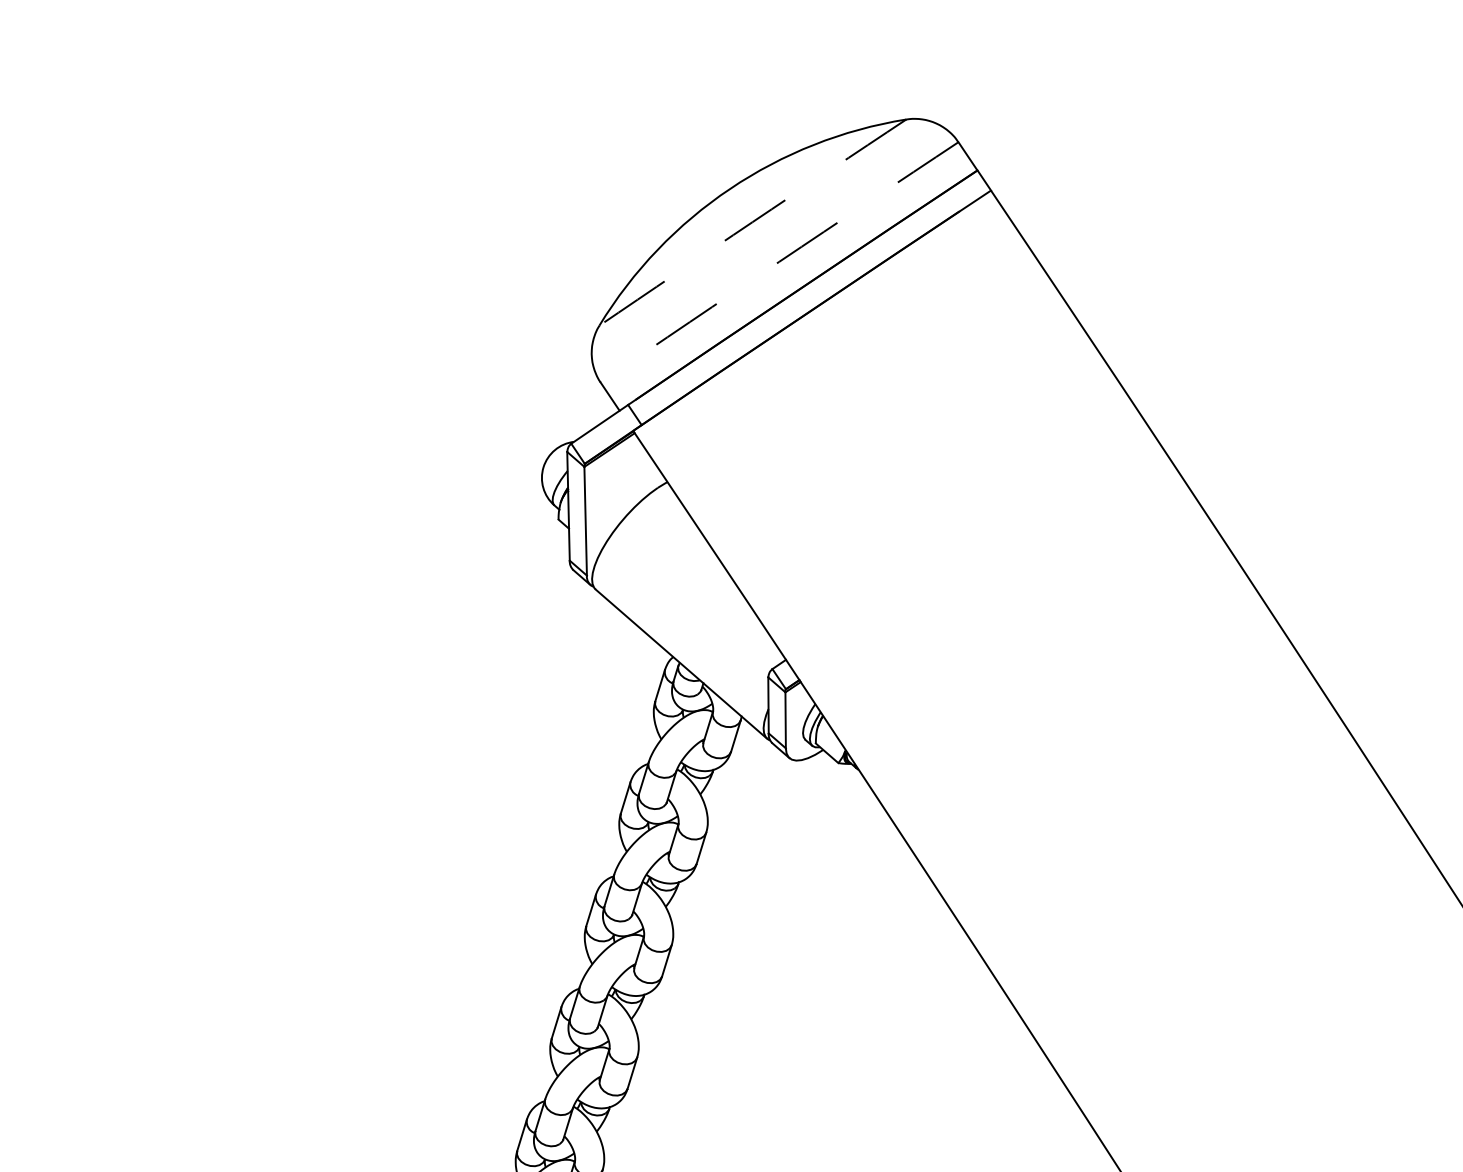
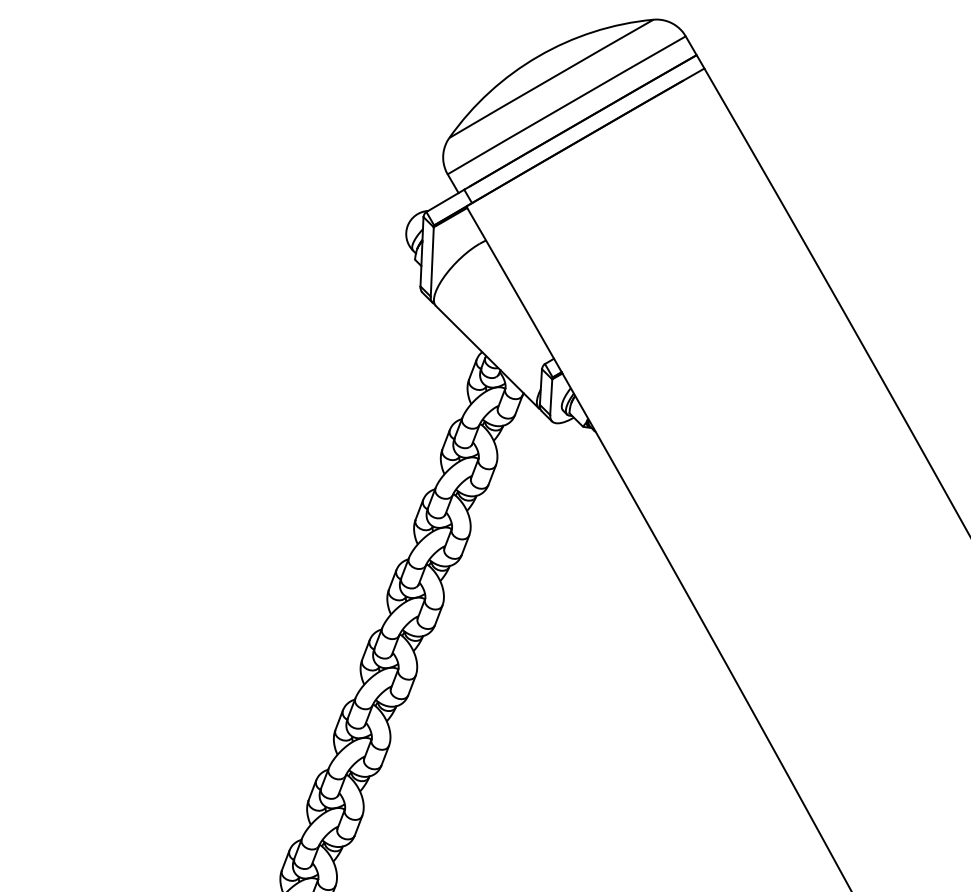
arc: (752, 222) -> (551, 78), dashed -> solid
arc: (779, 262) -> (566, 105), dashed -> solid

